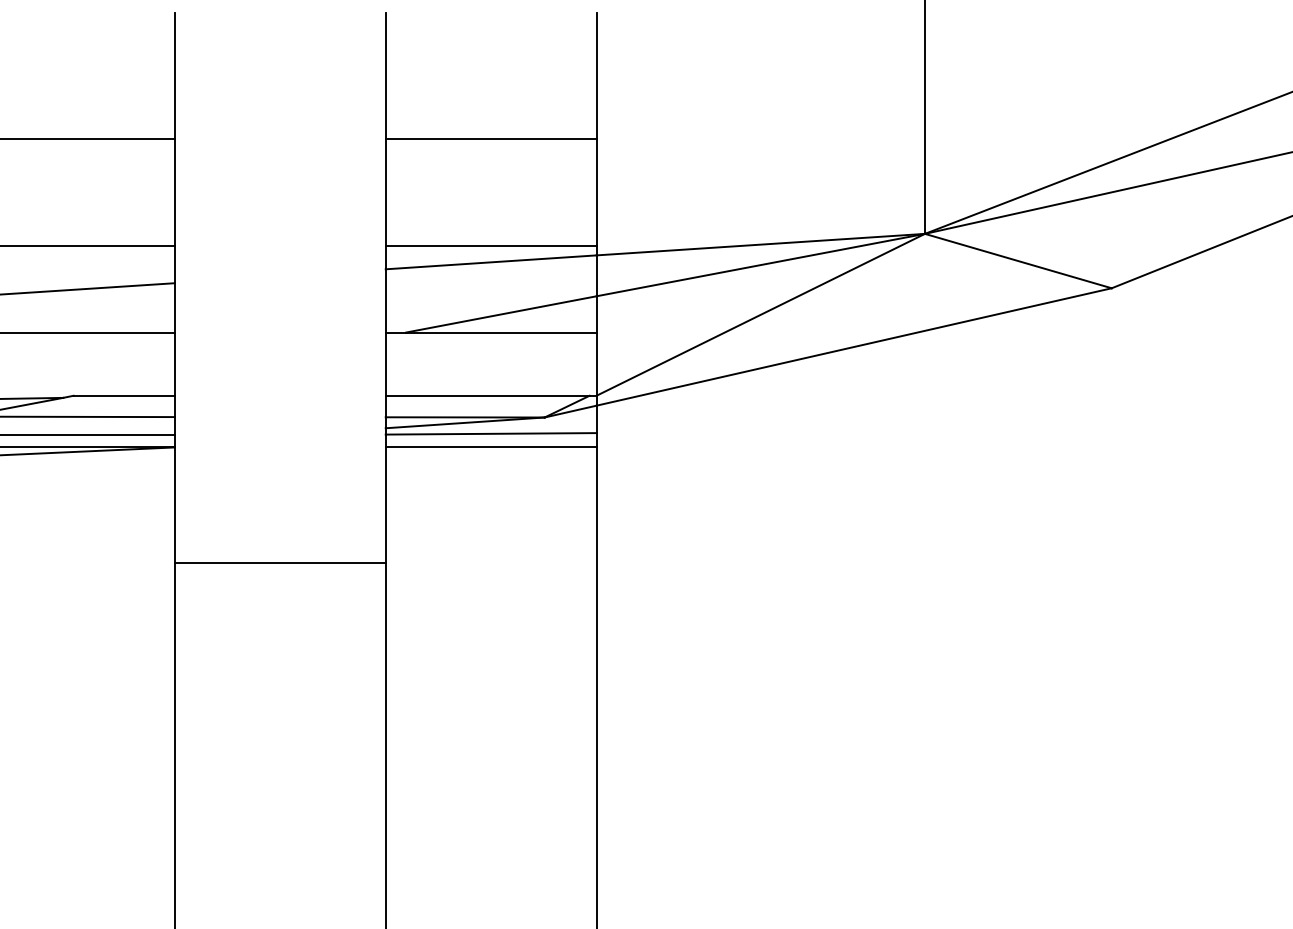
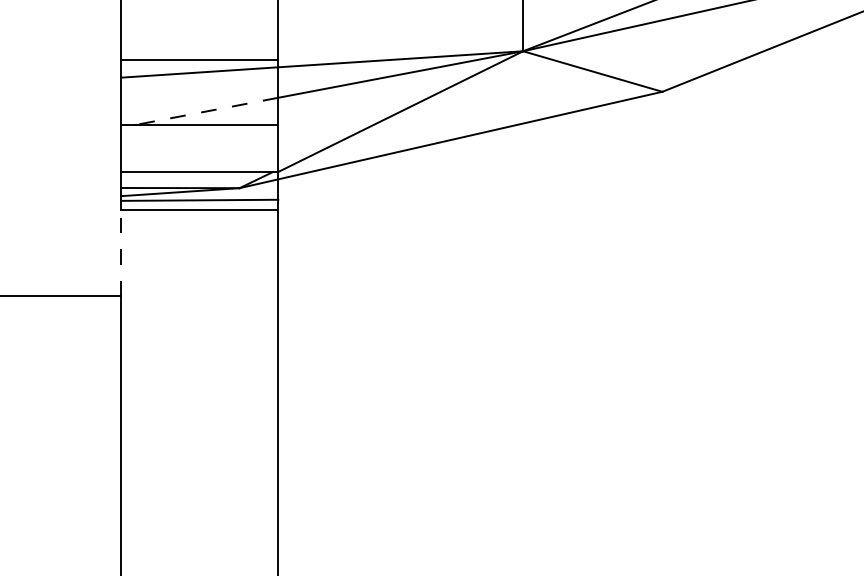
line: (501, 314) -> (207, 111), solid -> dashed
line: (385, 504) -> (120, 253), solid -> dashed

